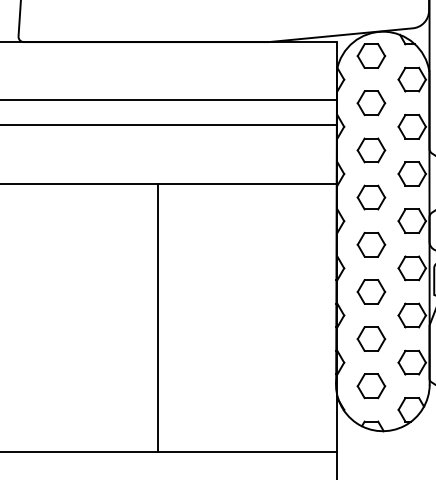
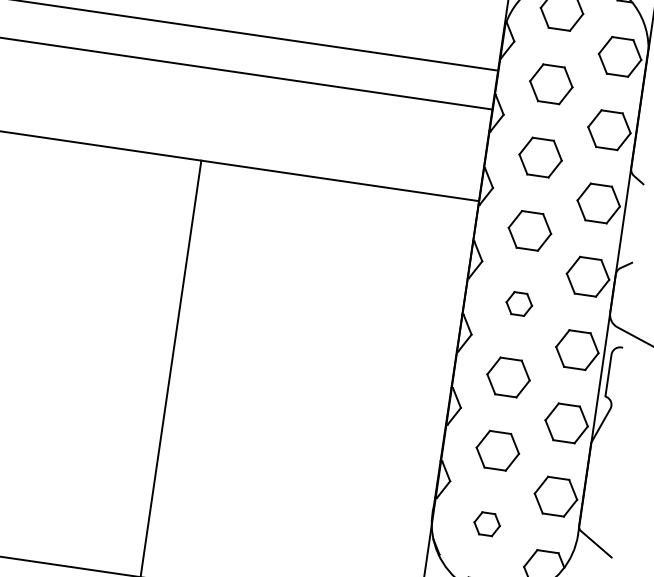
part: (371, 244) -> (519, 303), size x0.6
part: (371, 386) -> (487, 524), size x0.6

